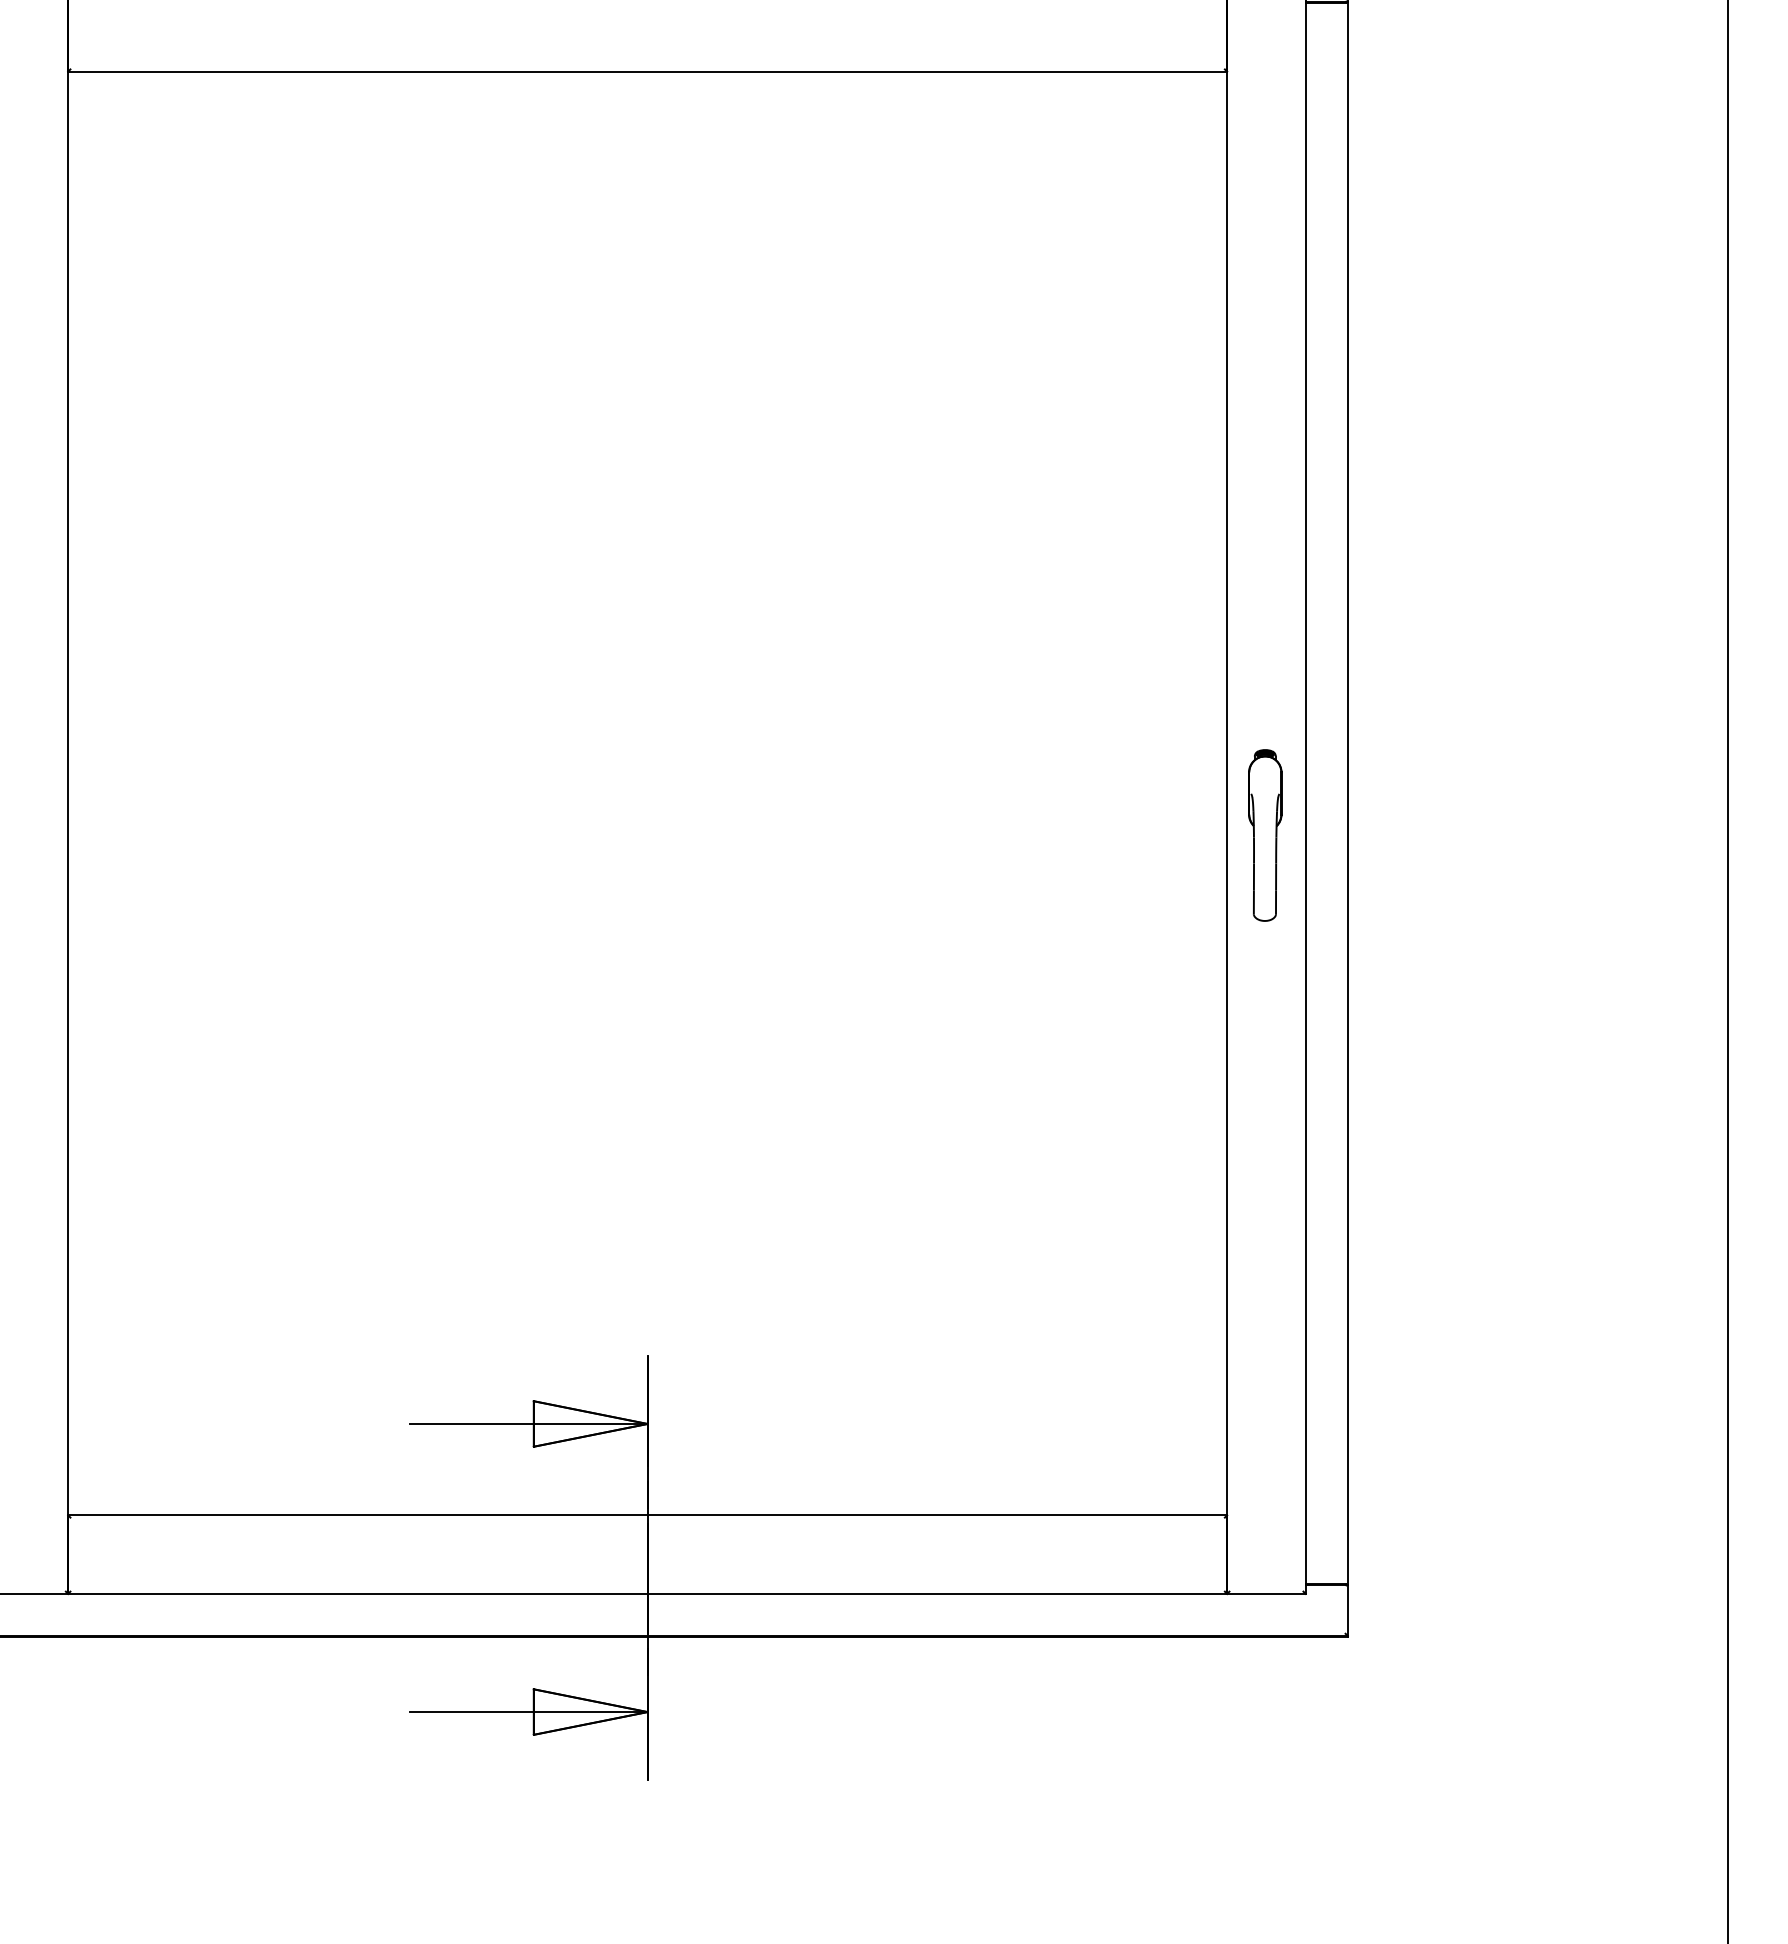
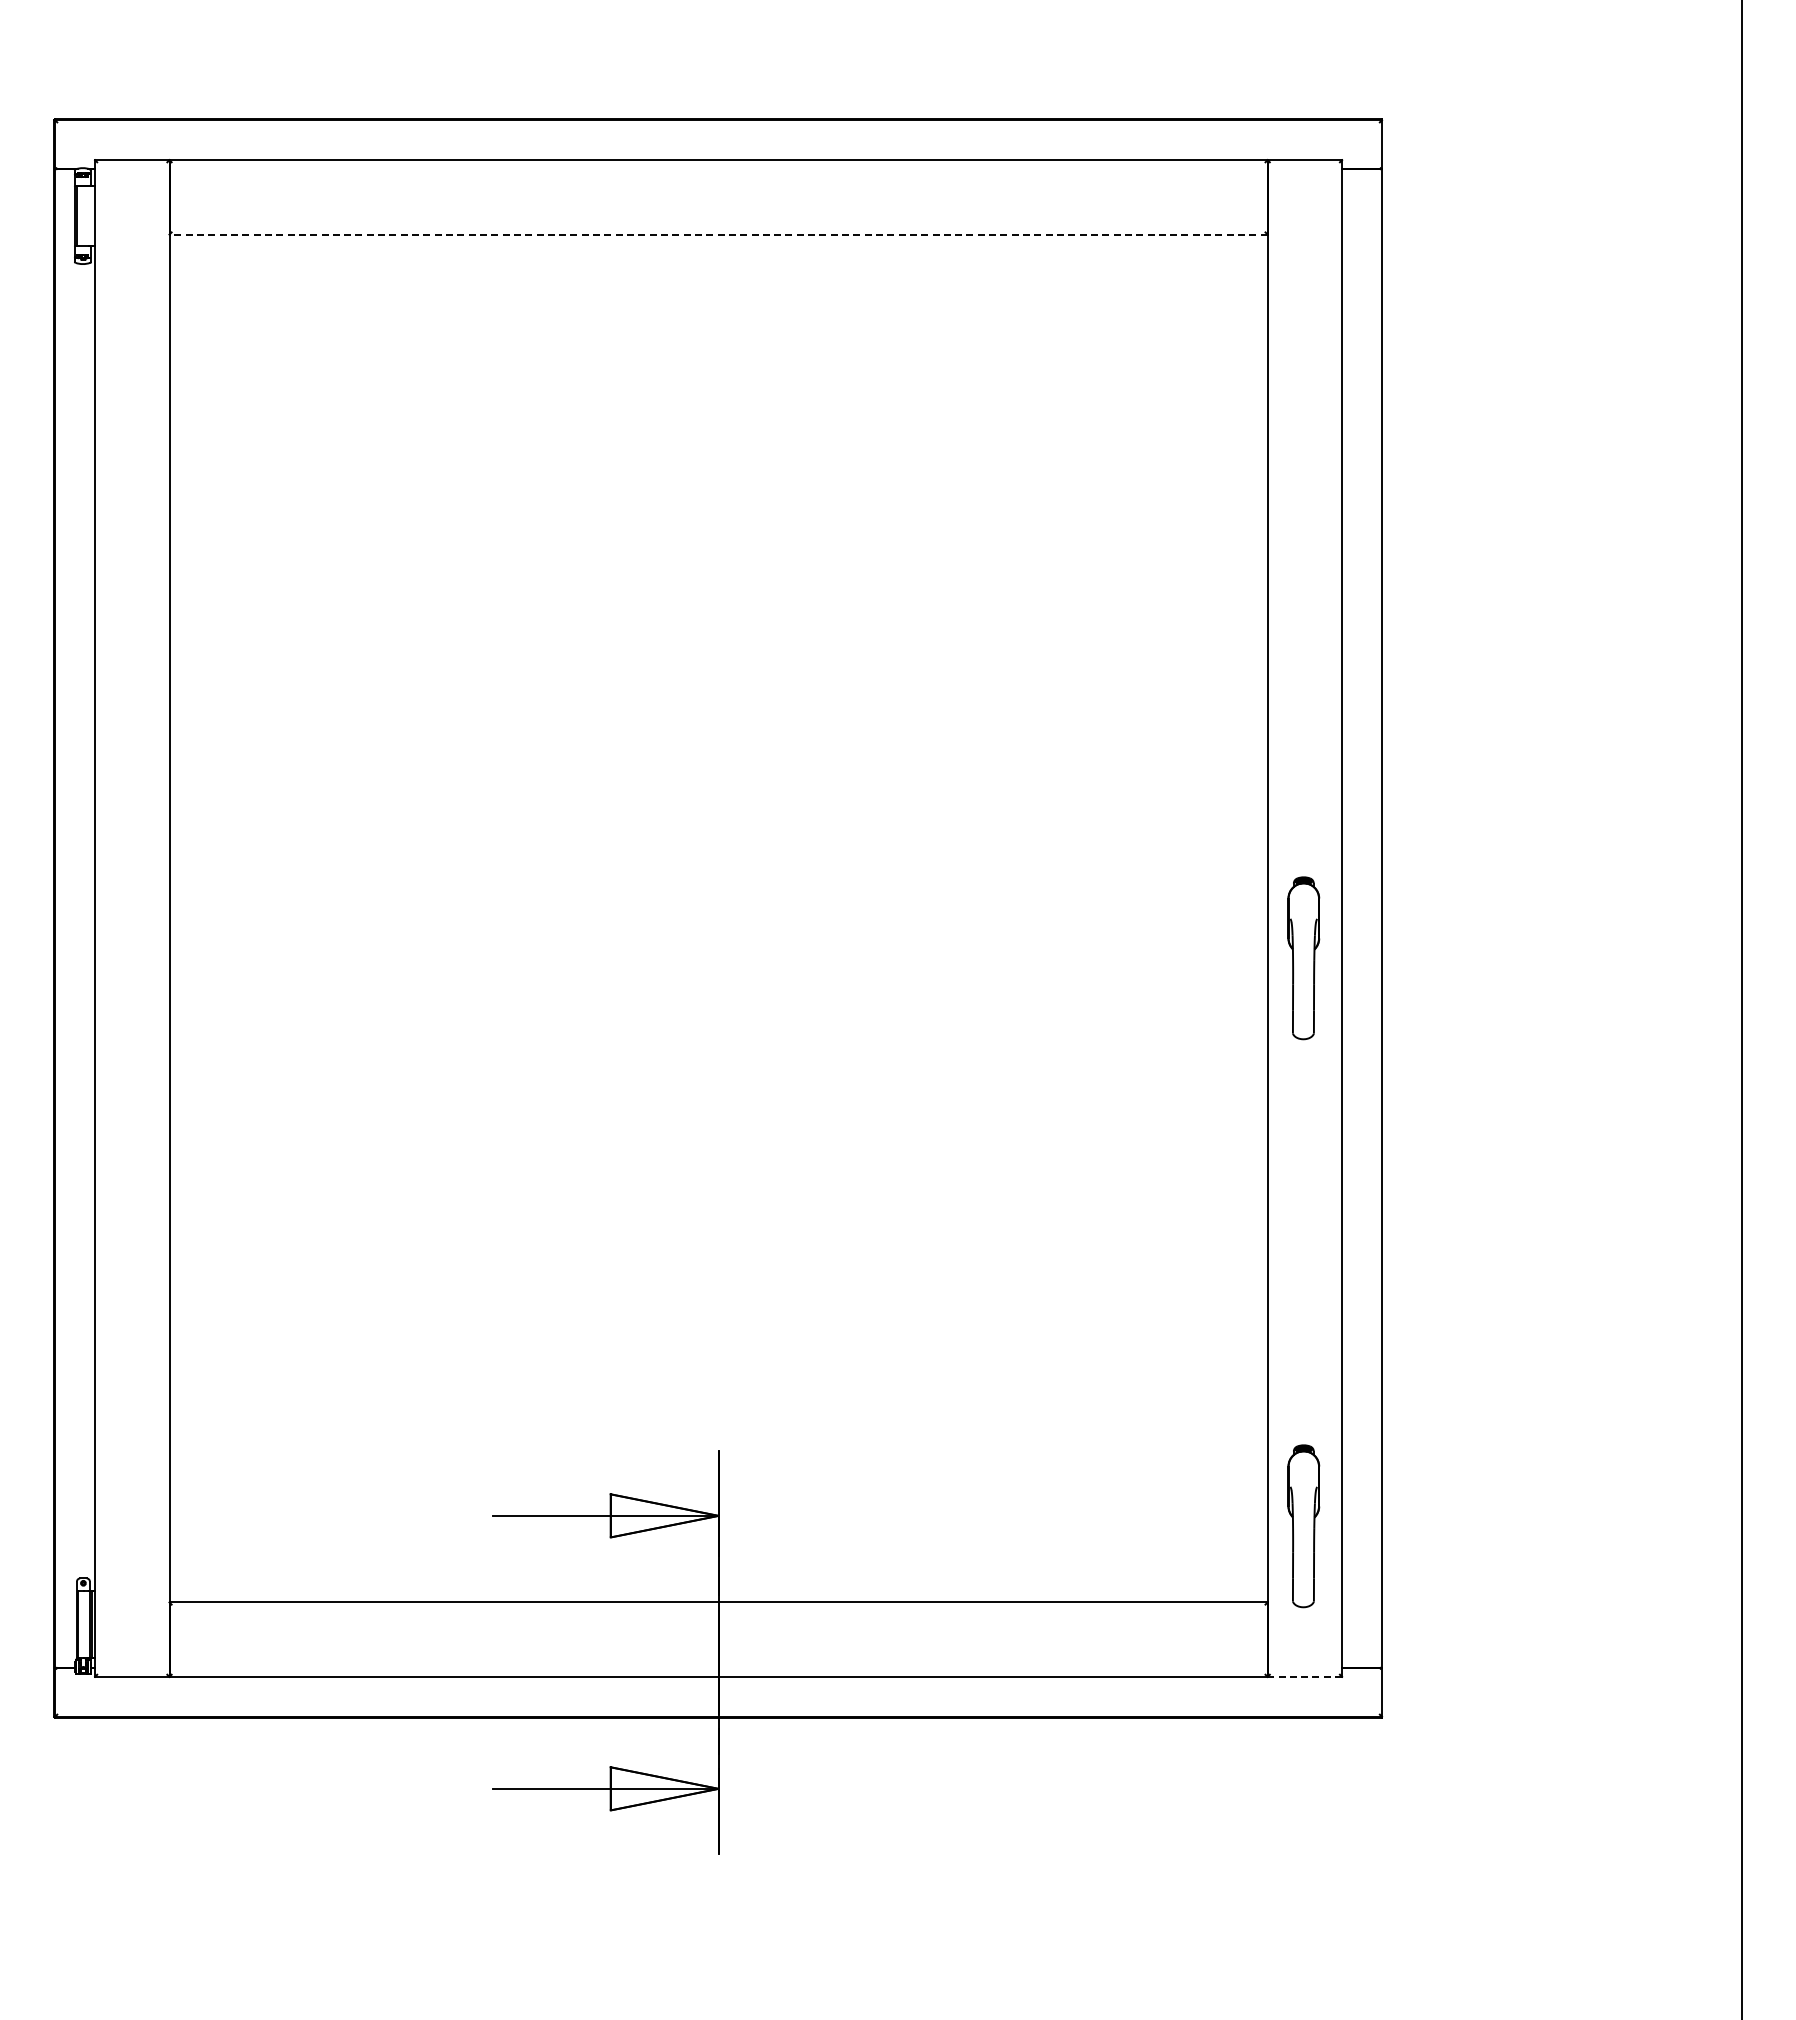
line: (647, 71) -> (718, 234), solid -> dashed
part: (1264, 1435) -> (1303, 1526), added
line: (1266, 1593) -> (1304, 1676), solid -> dashed

